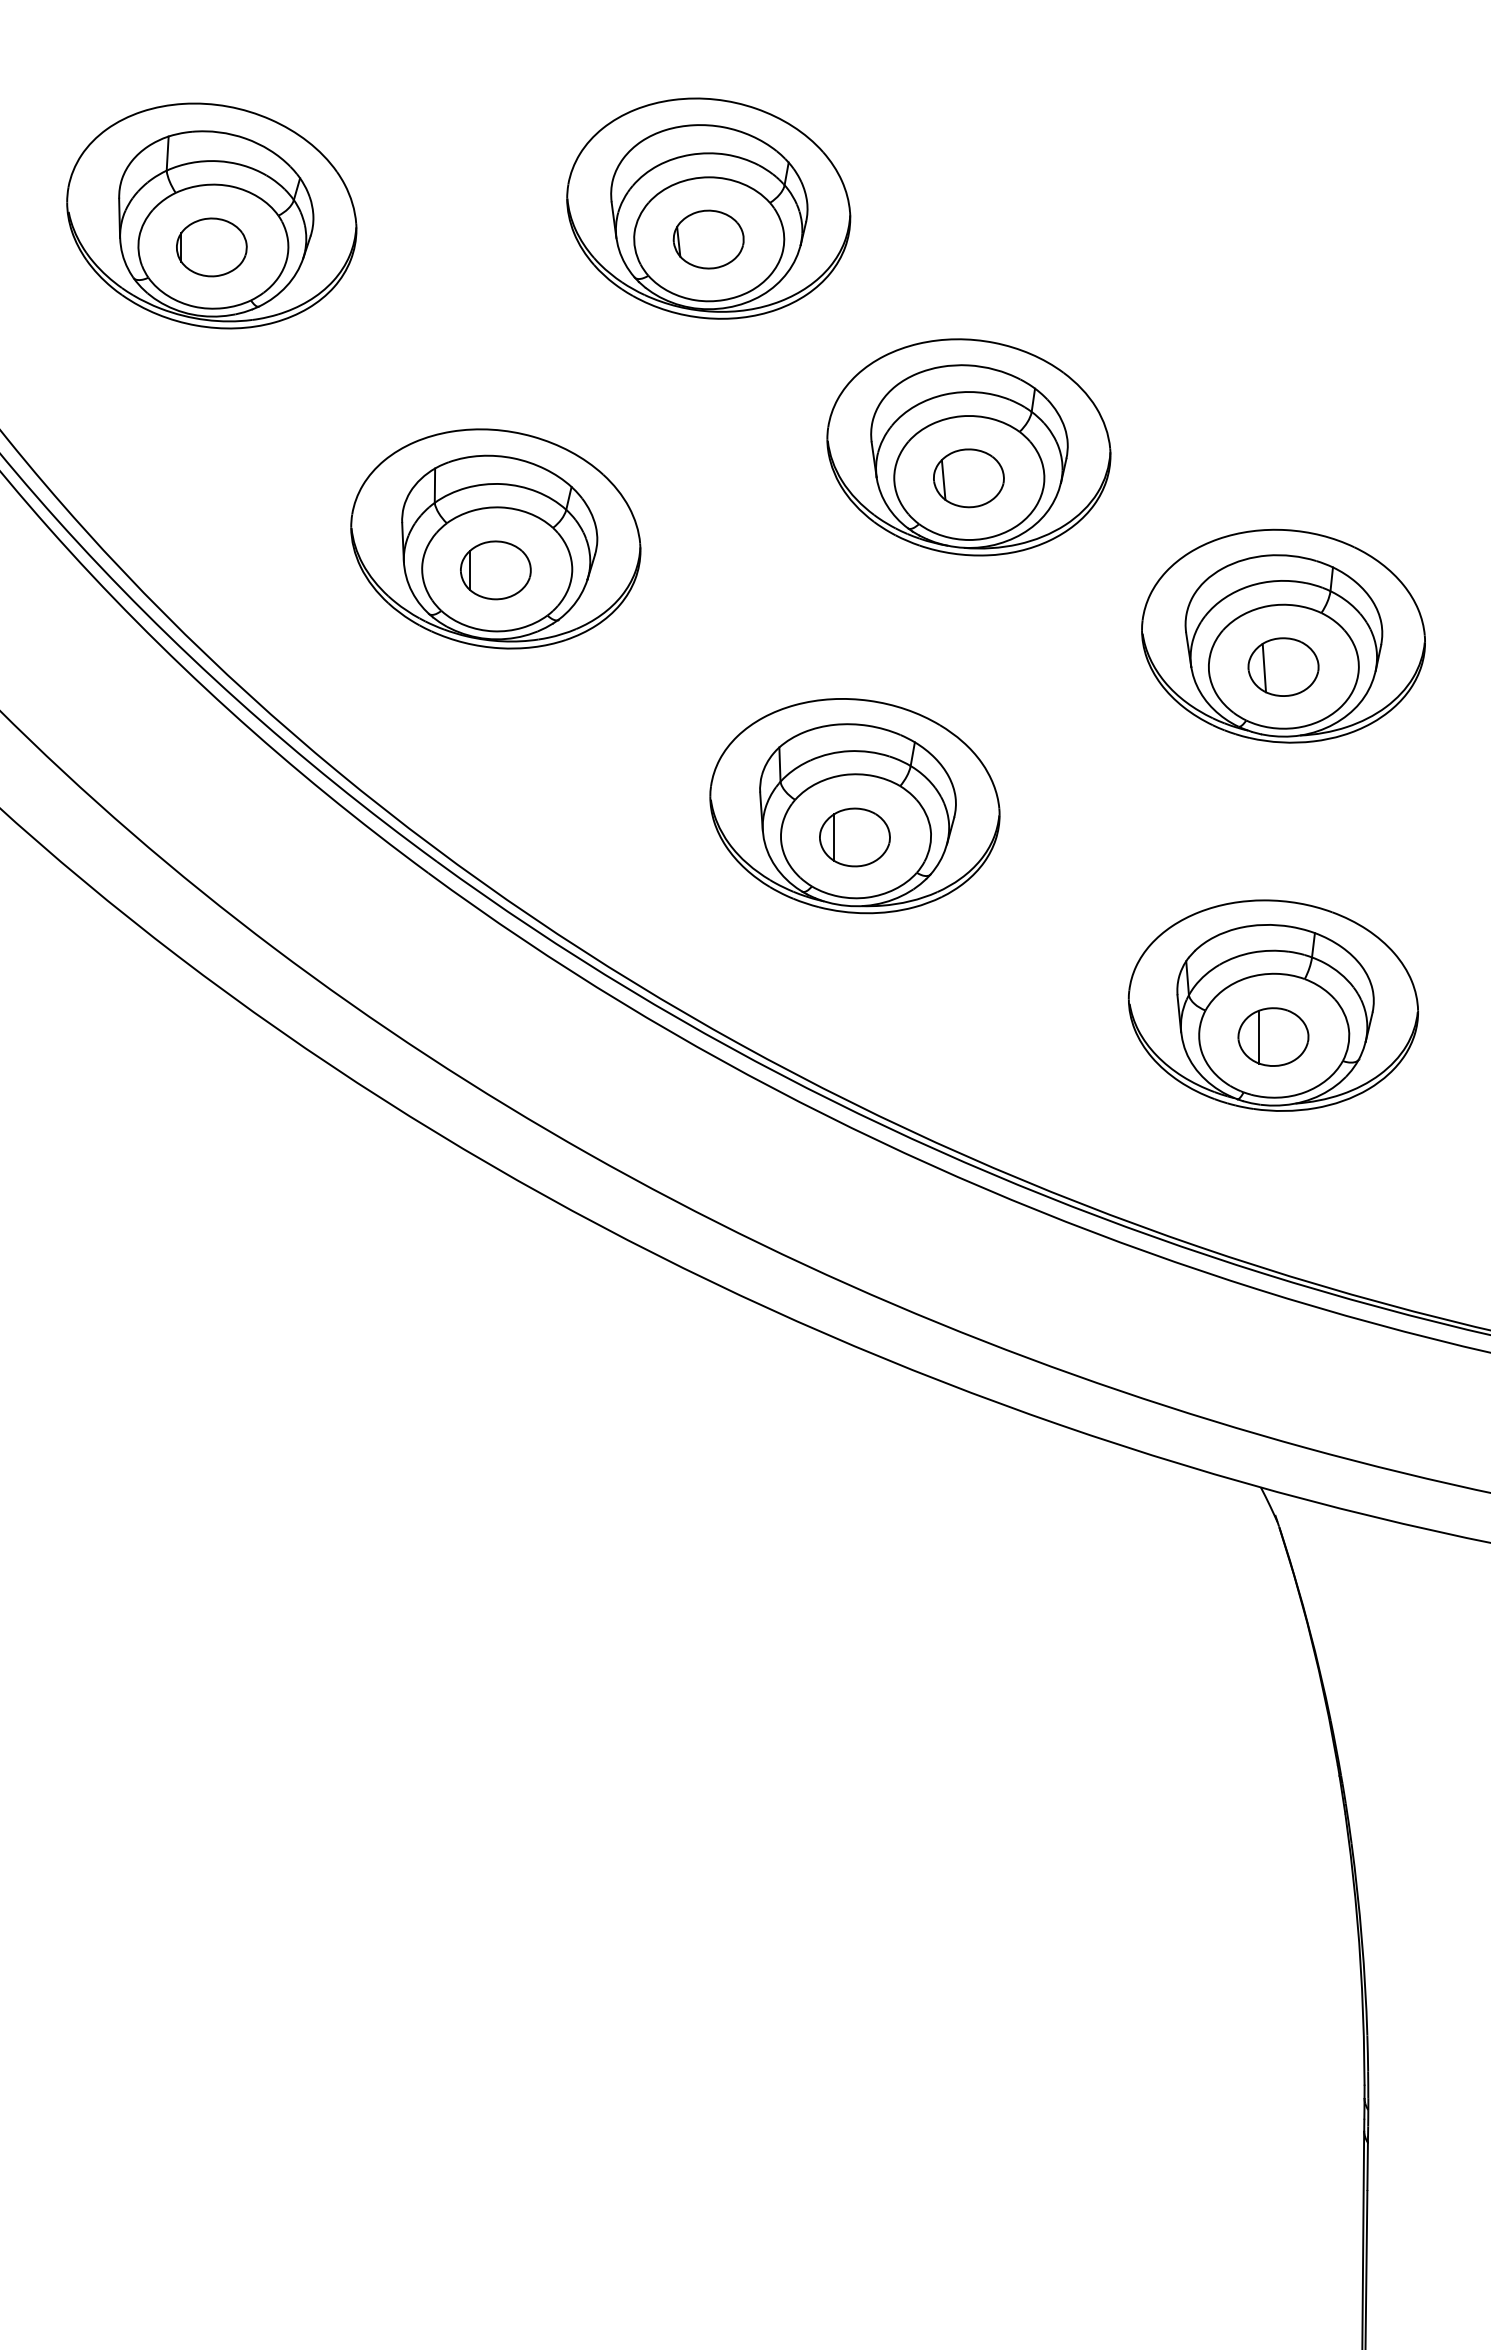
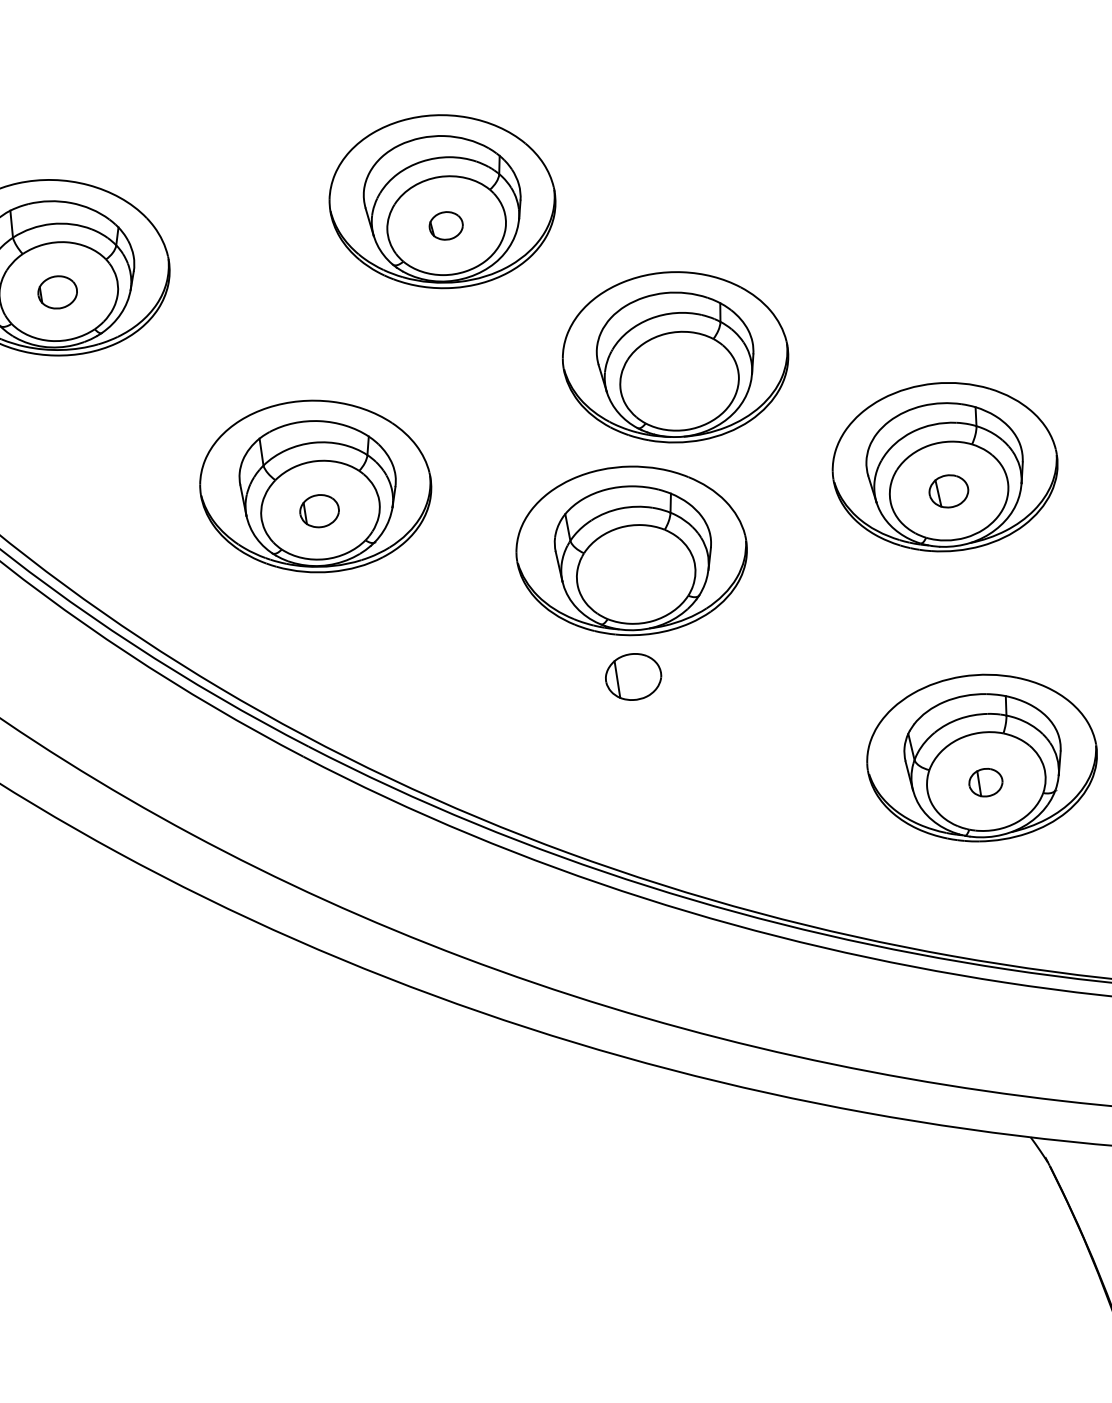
part: (708, 239) -> (446, 225), size x0.6
part: (211, 247) -> (57, 292), size x0.7
part: (968, 478) -> (678, 381), removed
part: (495, 570) -> (319, 511), size x0.7
part: (1283, 666) -> (948, 490), size x0.7
part: (854, 806) -> (631, 551), moved
part: (1273, 1036) -> (985, 782), size x0.6

